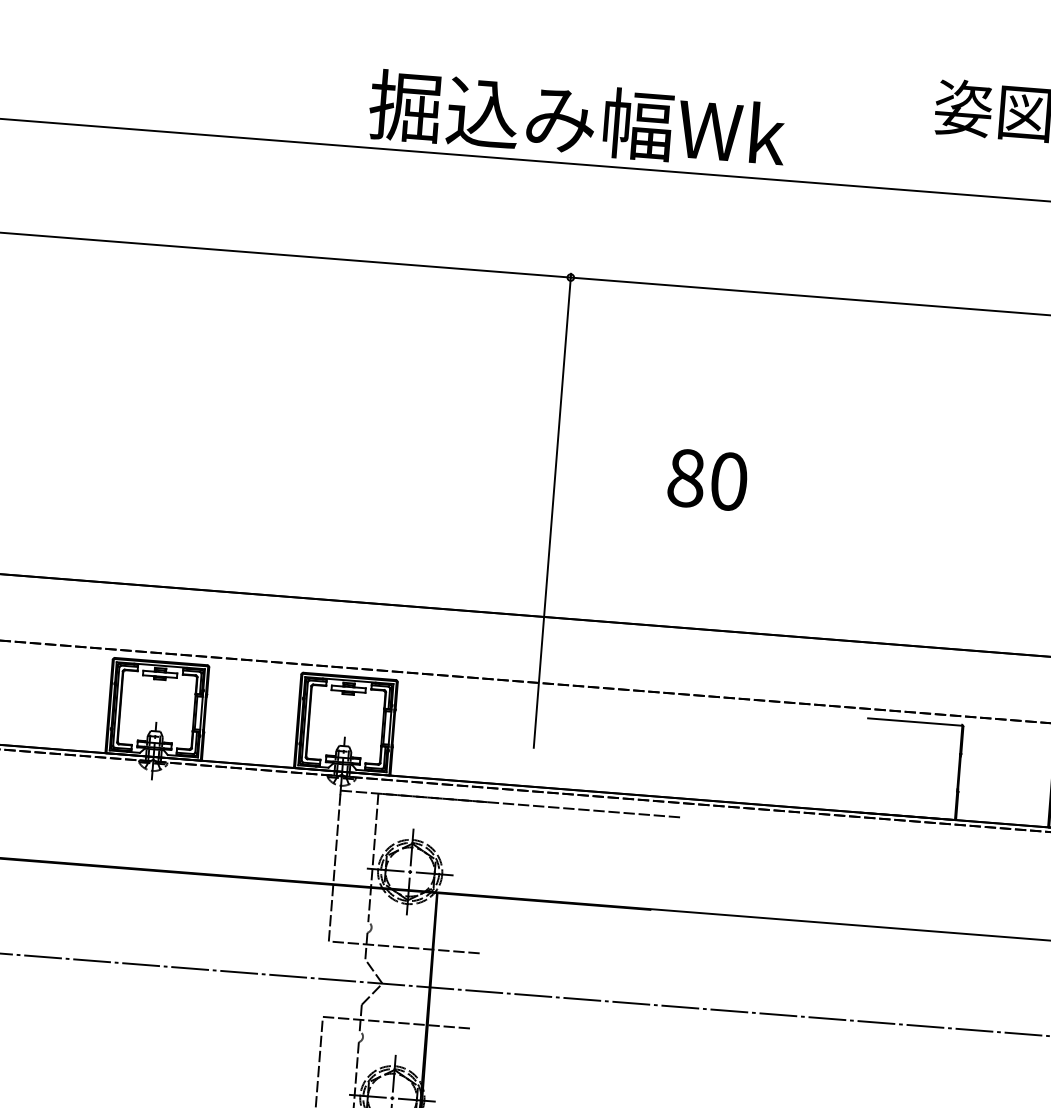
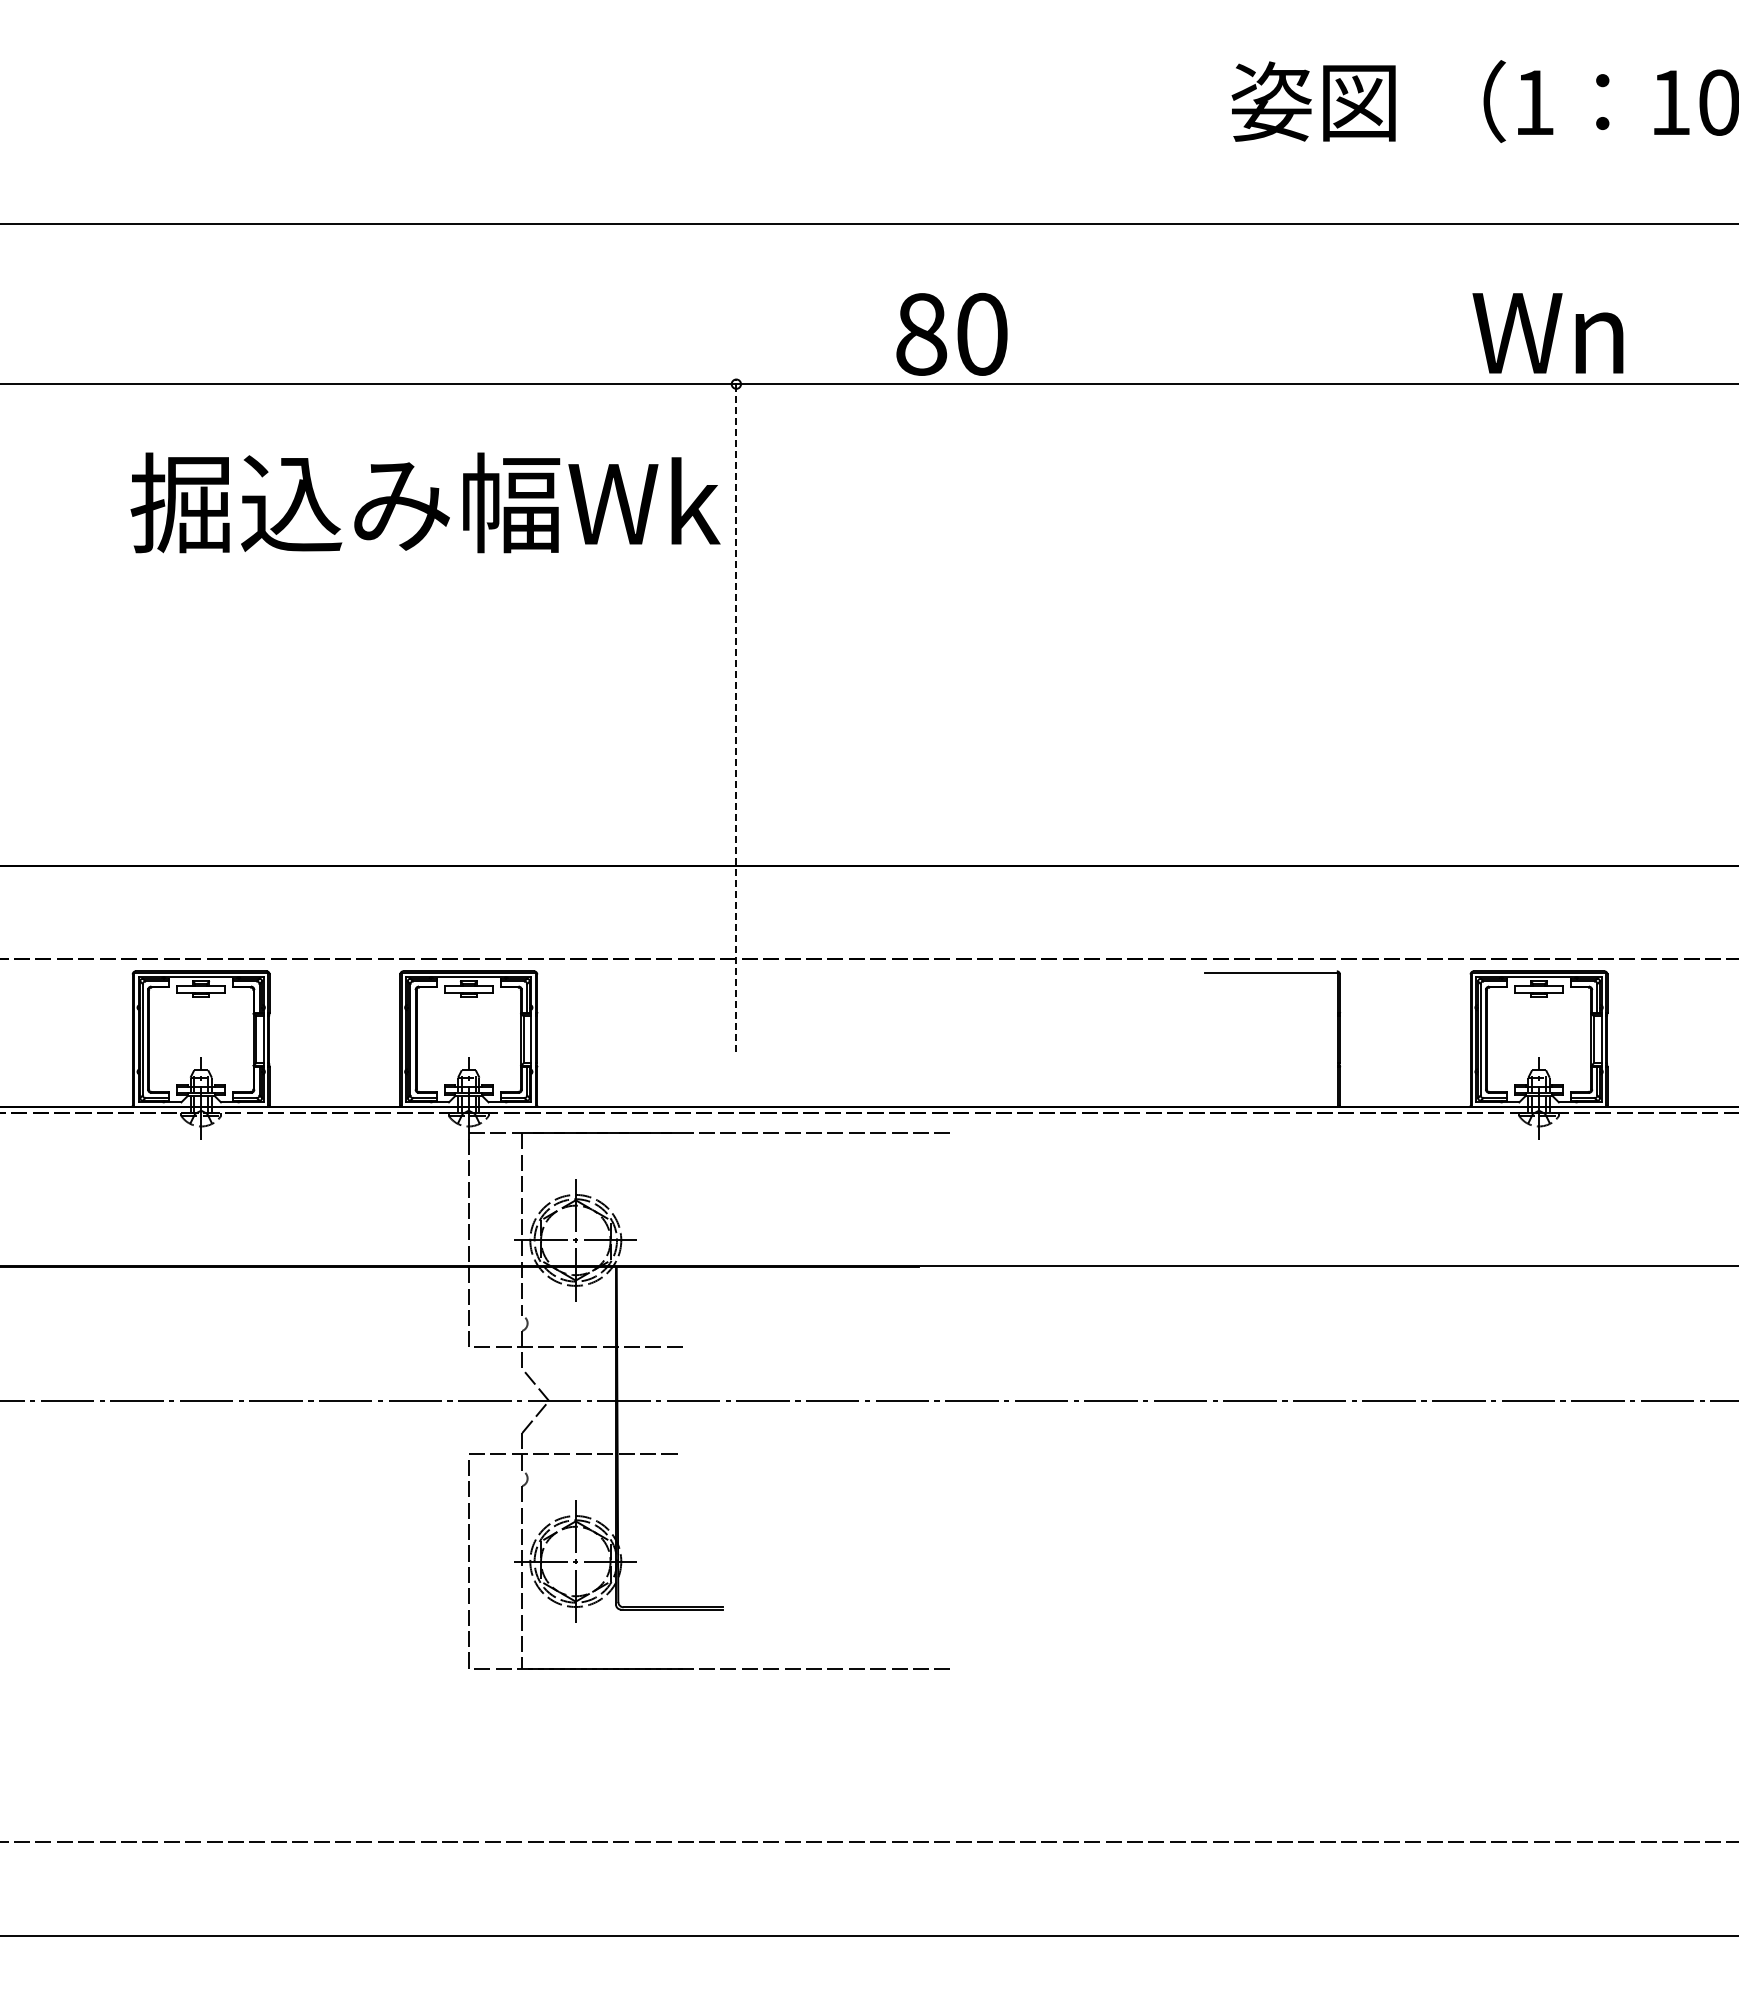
text: (577, 119) -> (425, 502), moved
text: (707, 479) -> (951, 334), moved
line: (552, 510) -> (736, 714), solid -> dashed

